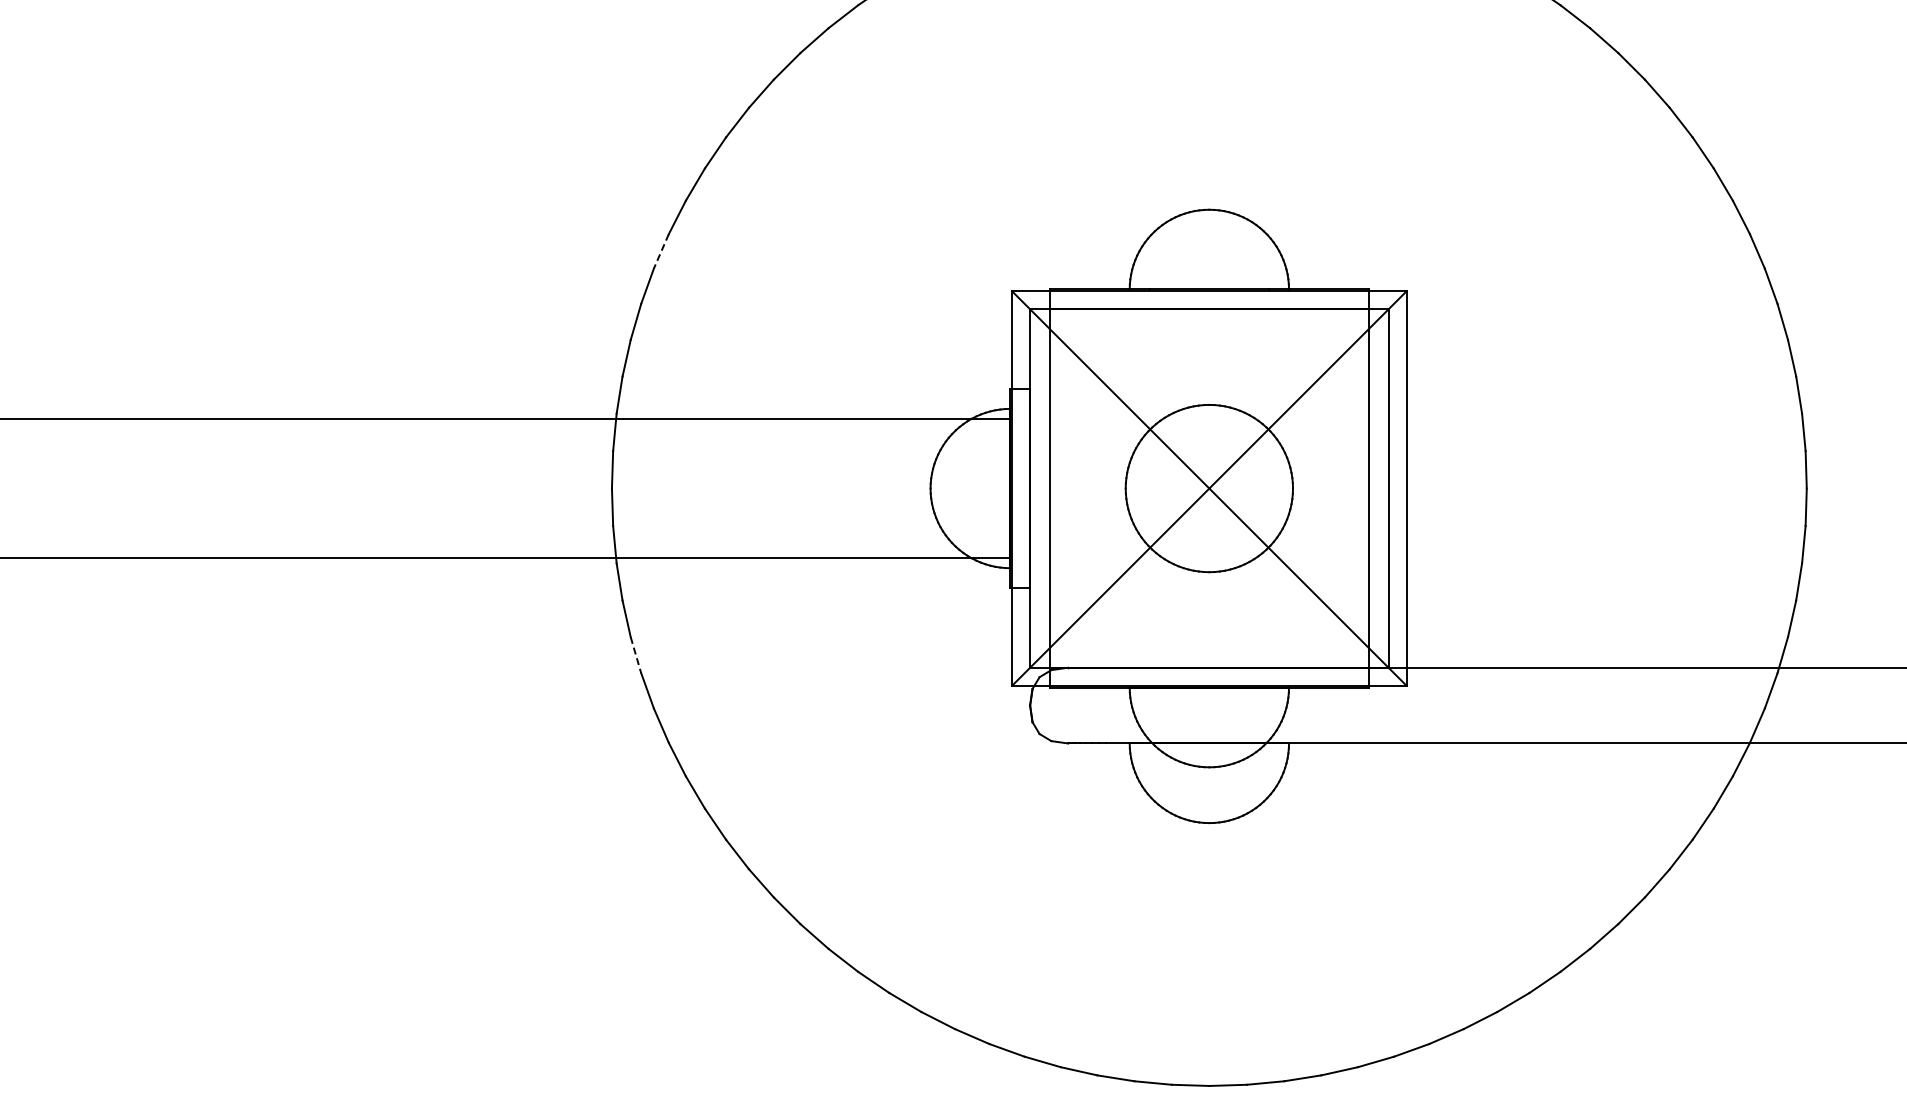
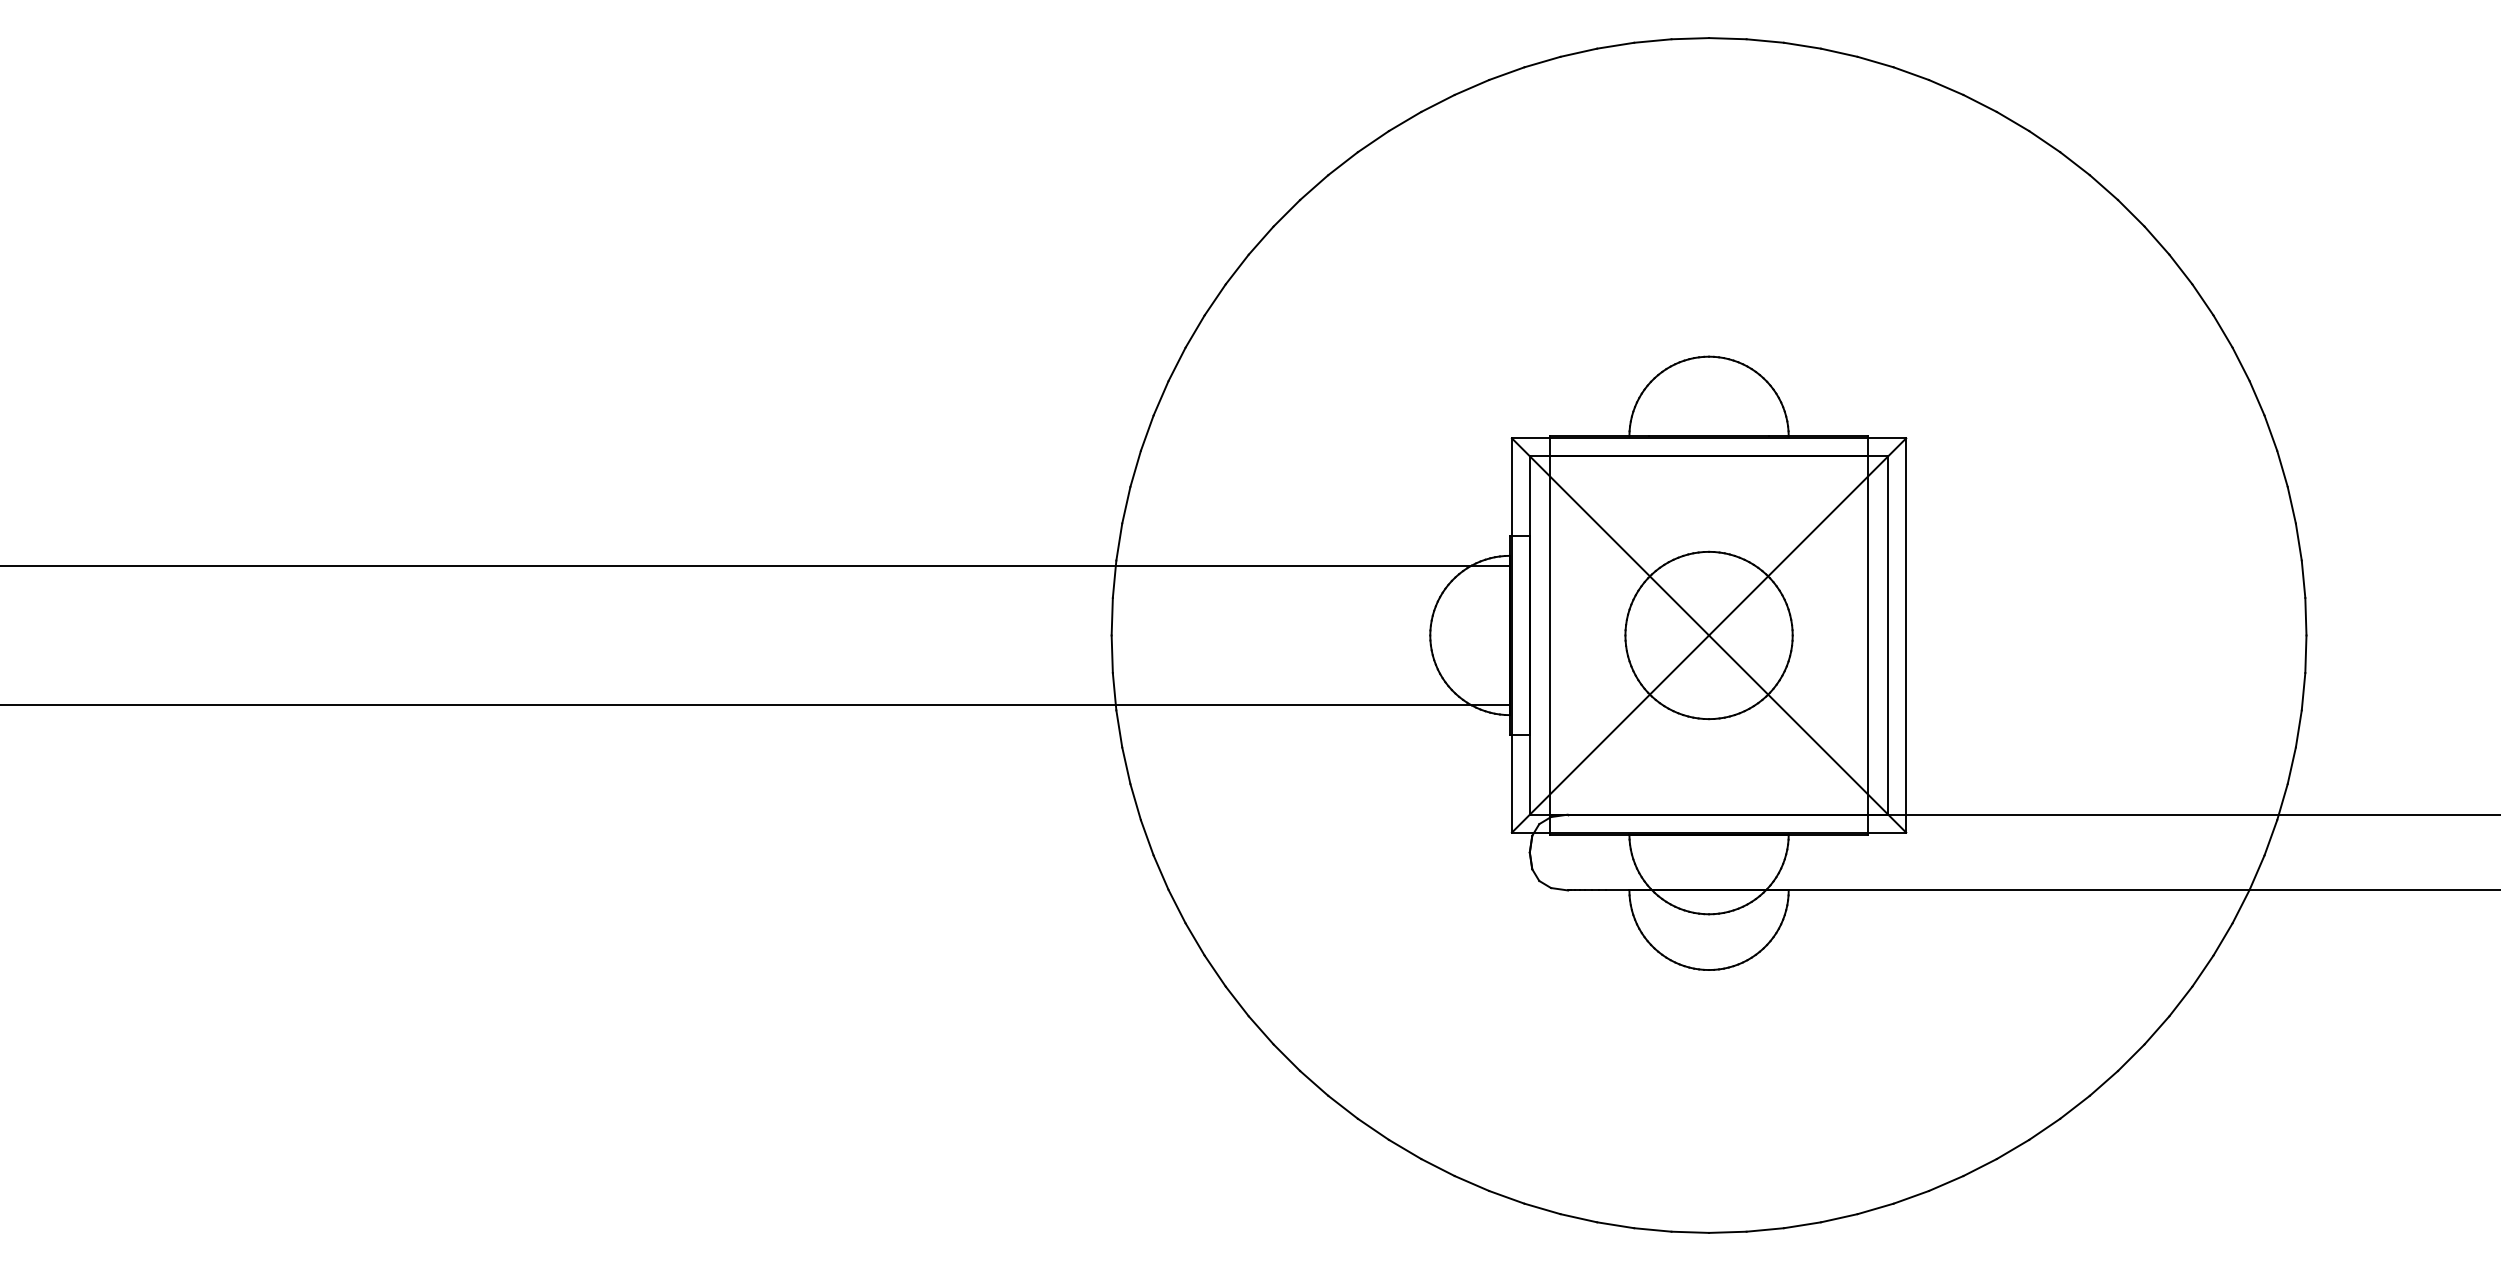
line: (661, 251) -> (1161, 398), dashed -> solid
line: (635, 655) -> (1135, 802), dashed -> solid

